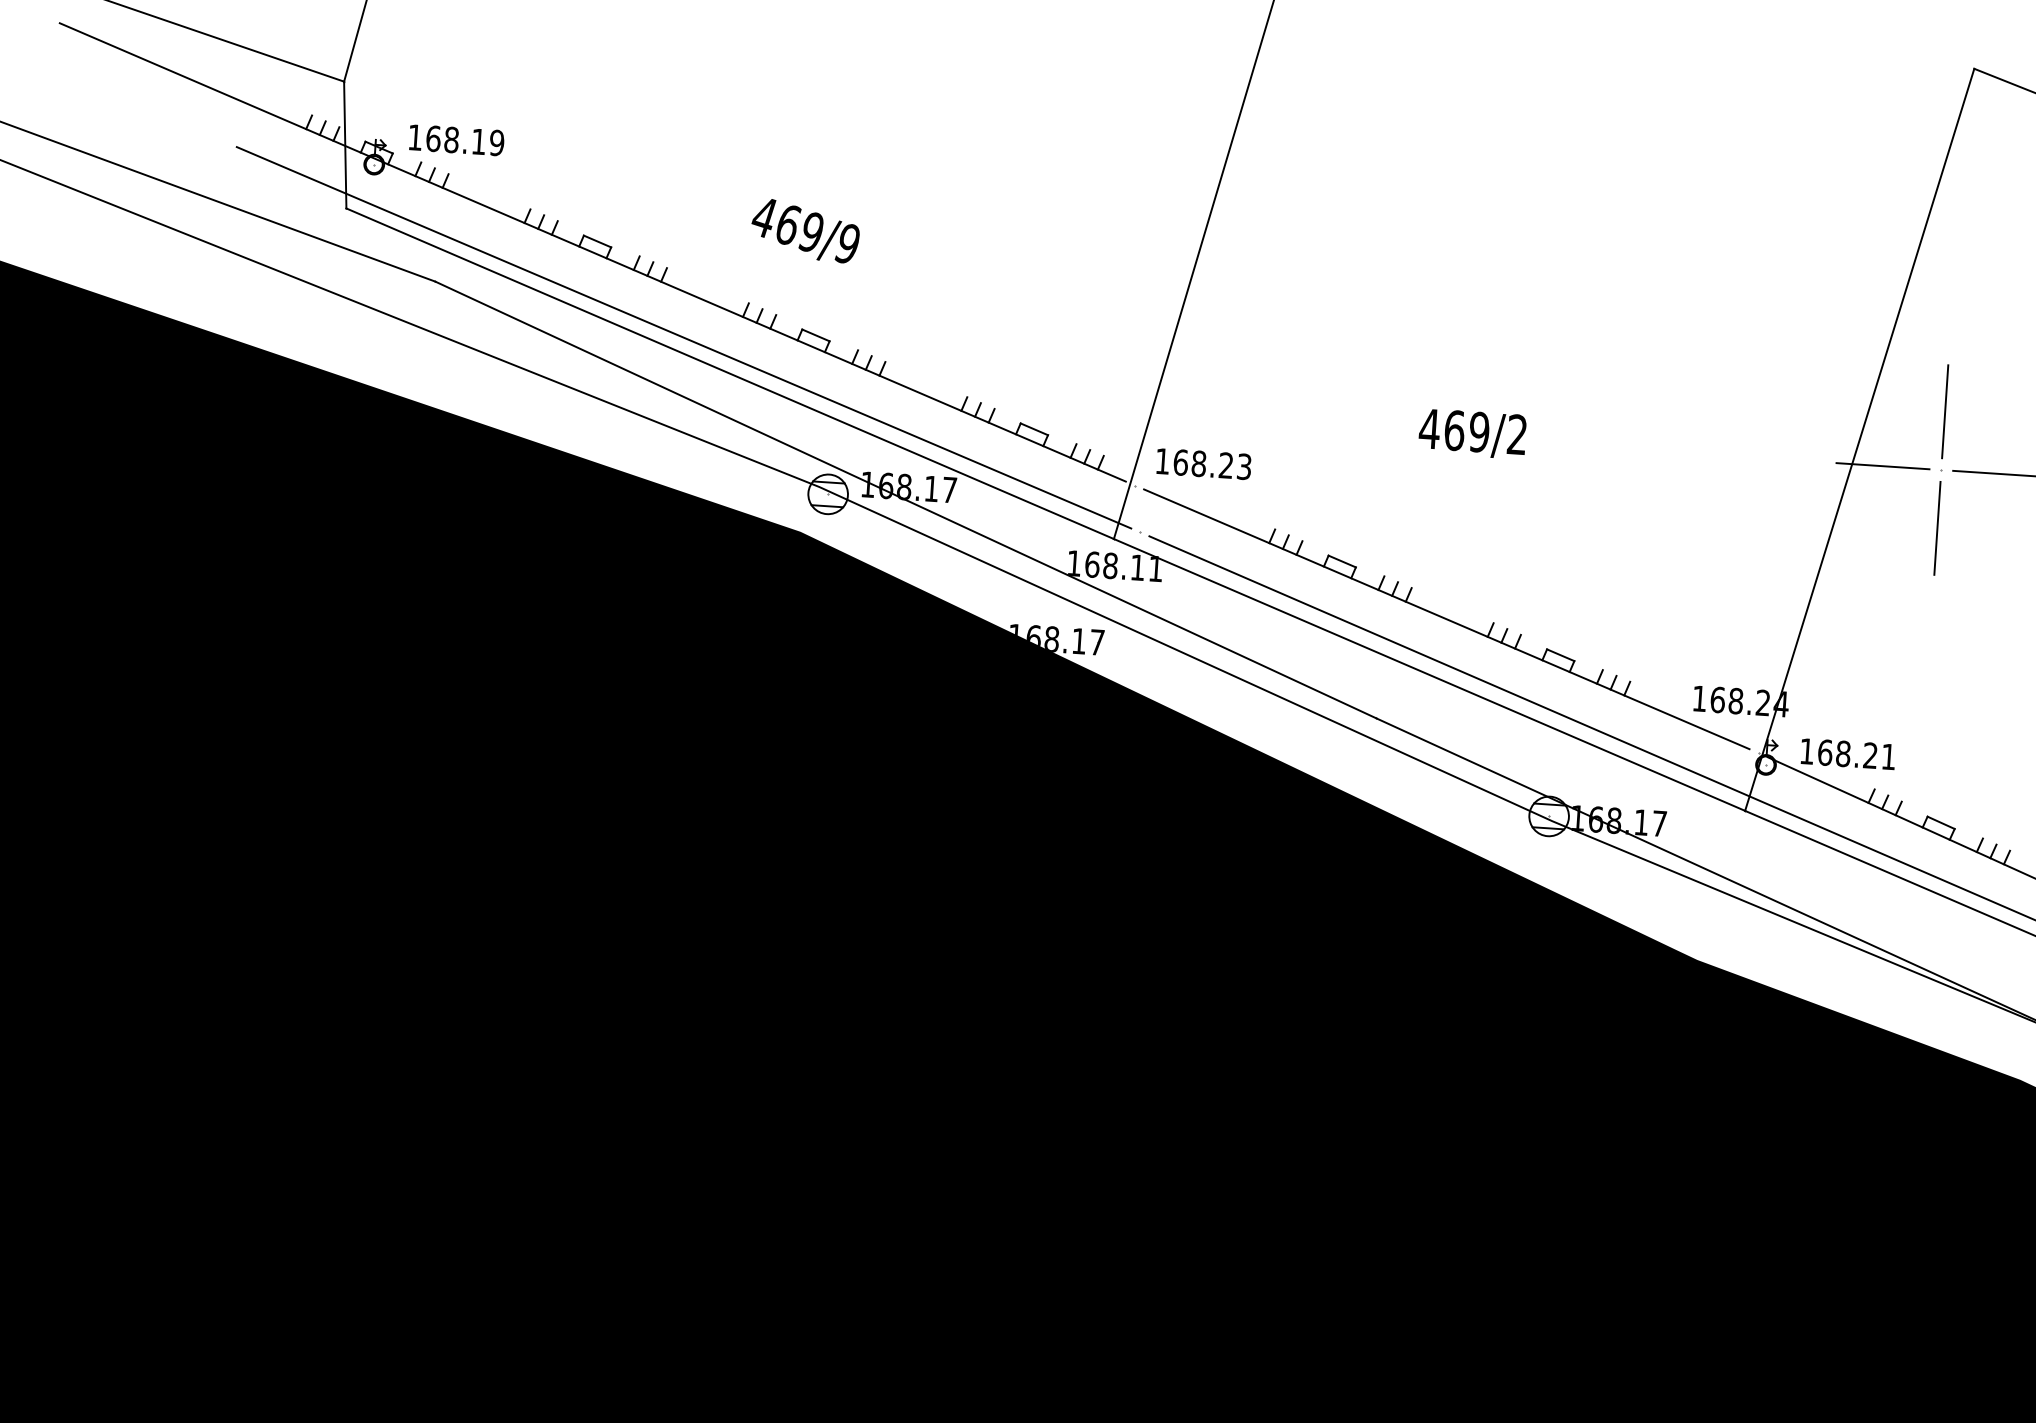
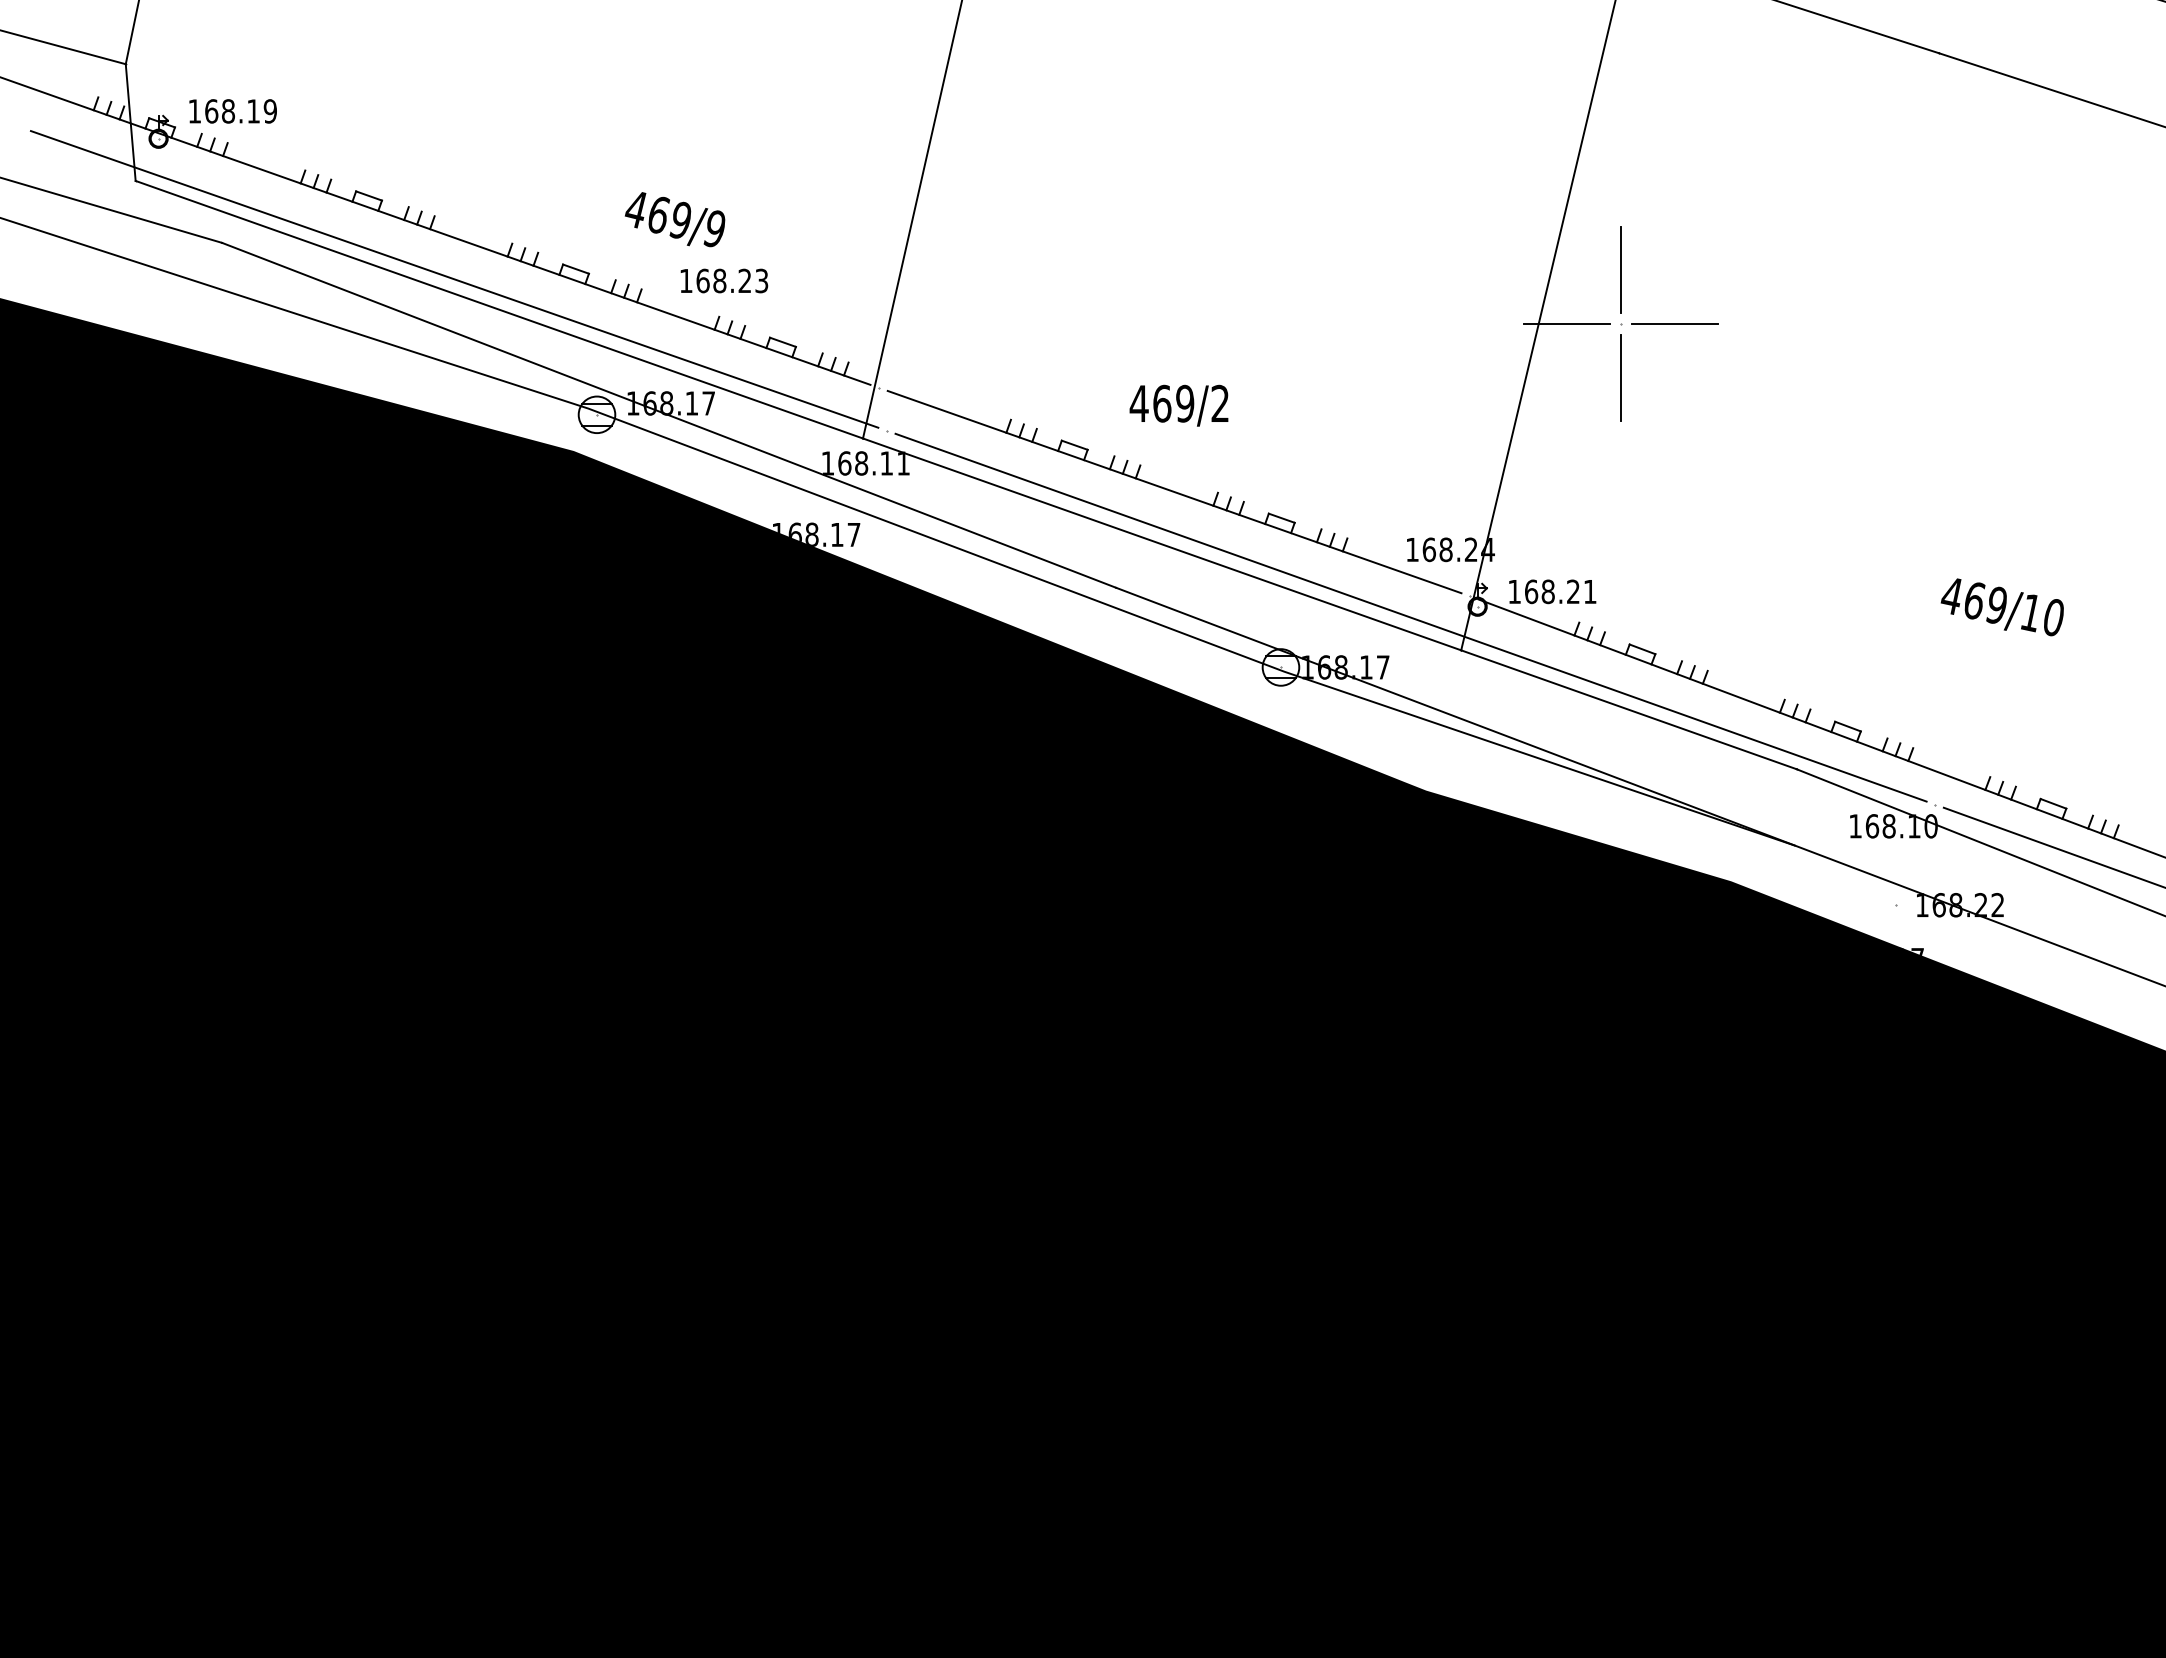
text: (804, 230) -> (674, 219), moved
text: (1472, 433) -> (1178, 405), moved
text: (1204, 463) -> (724, 280), moved

